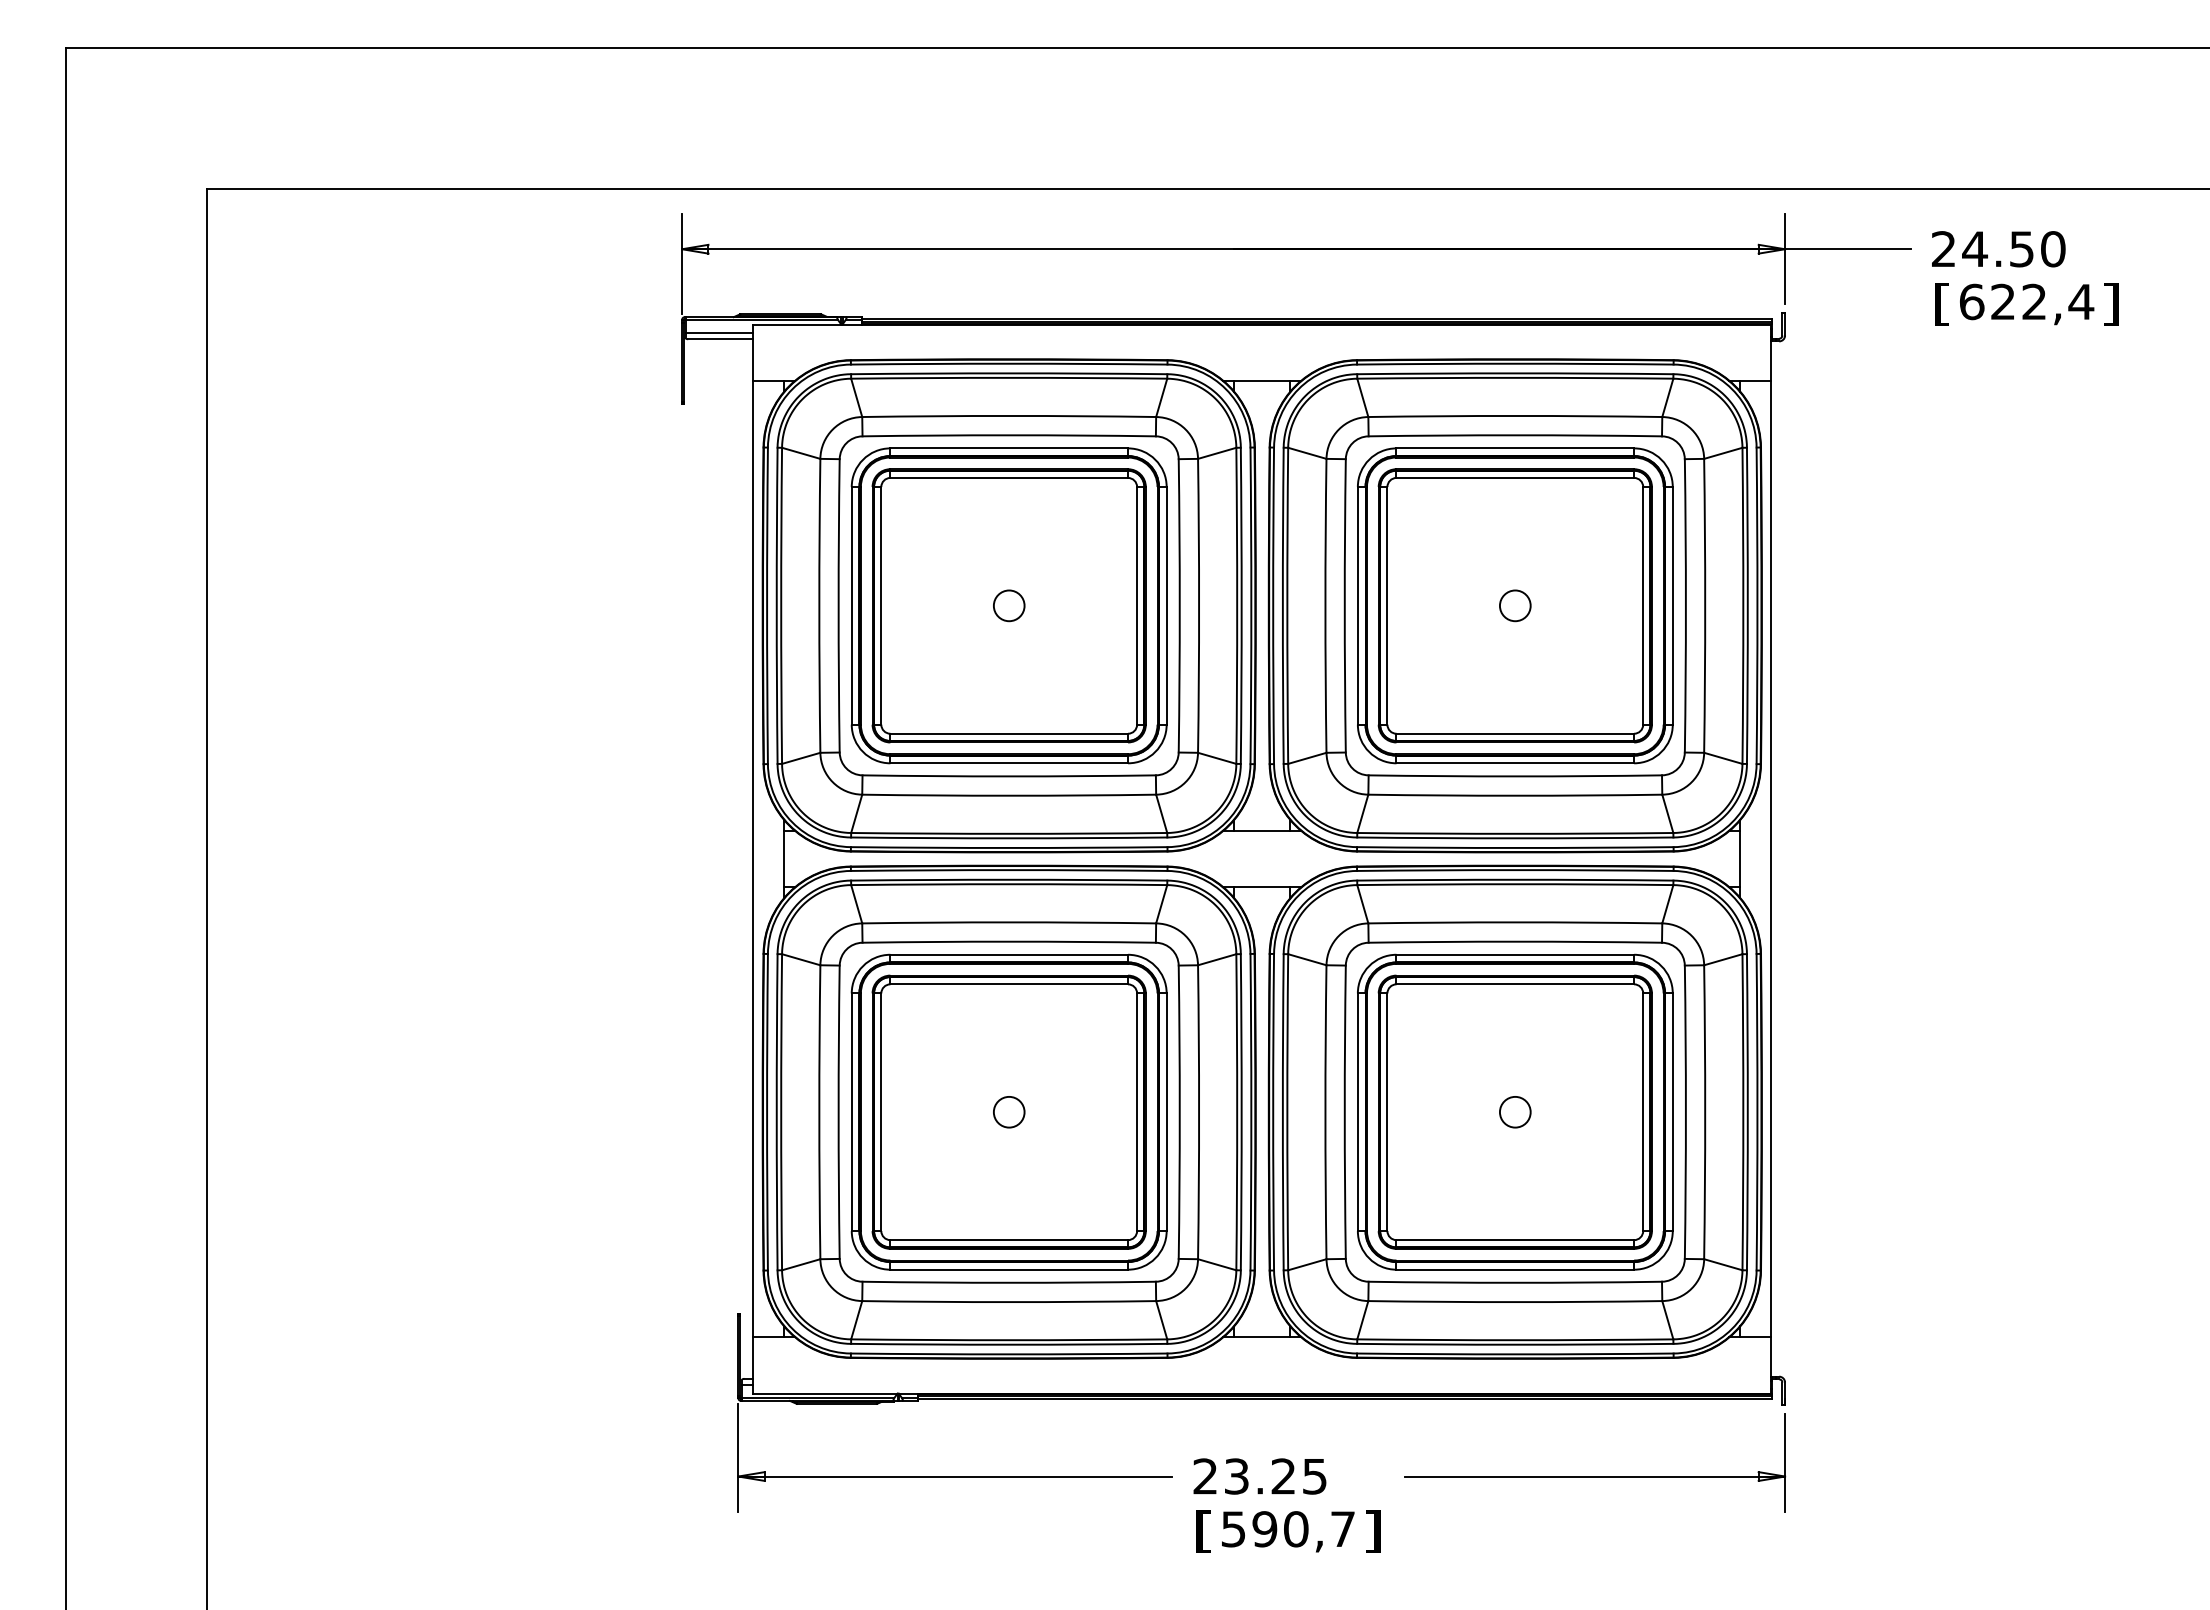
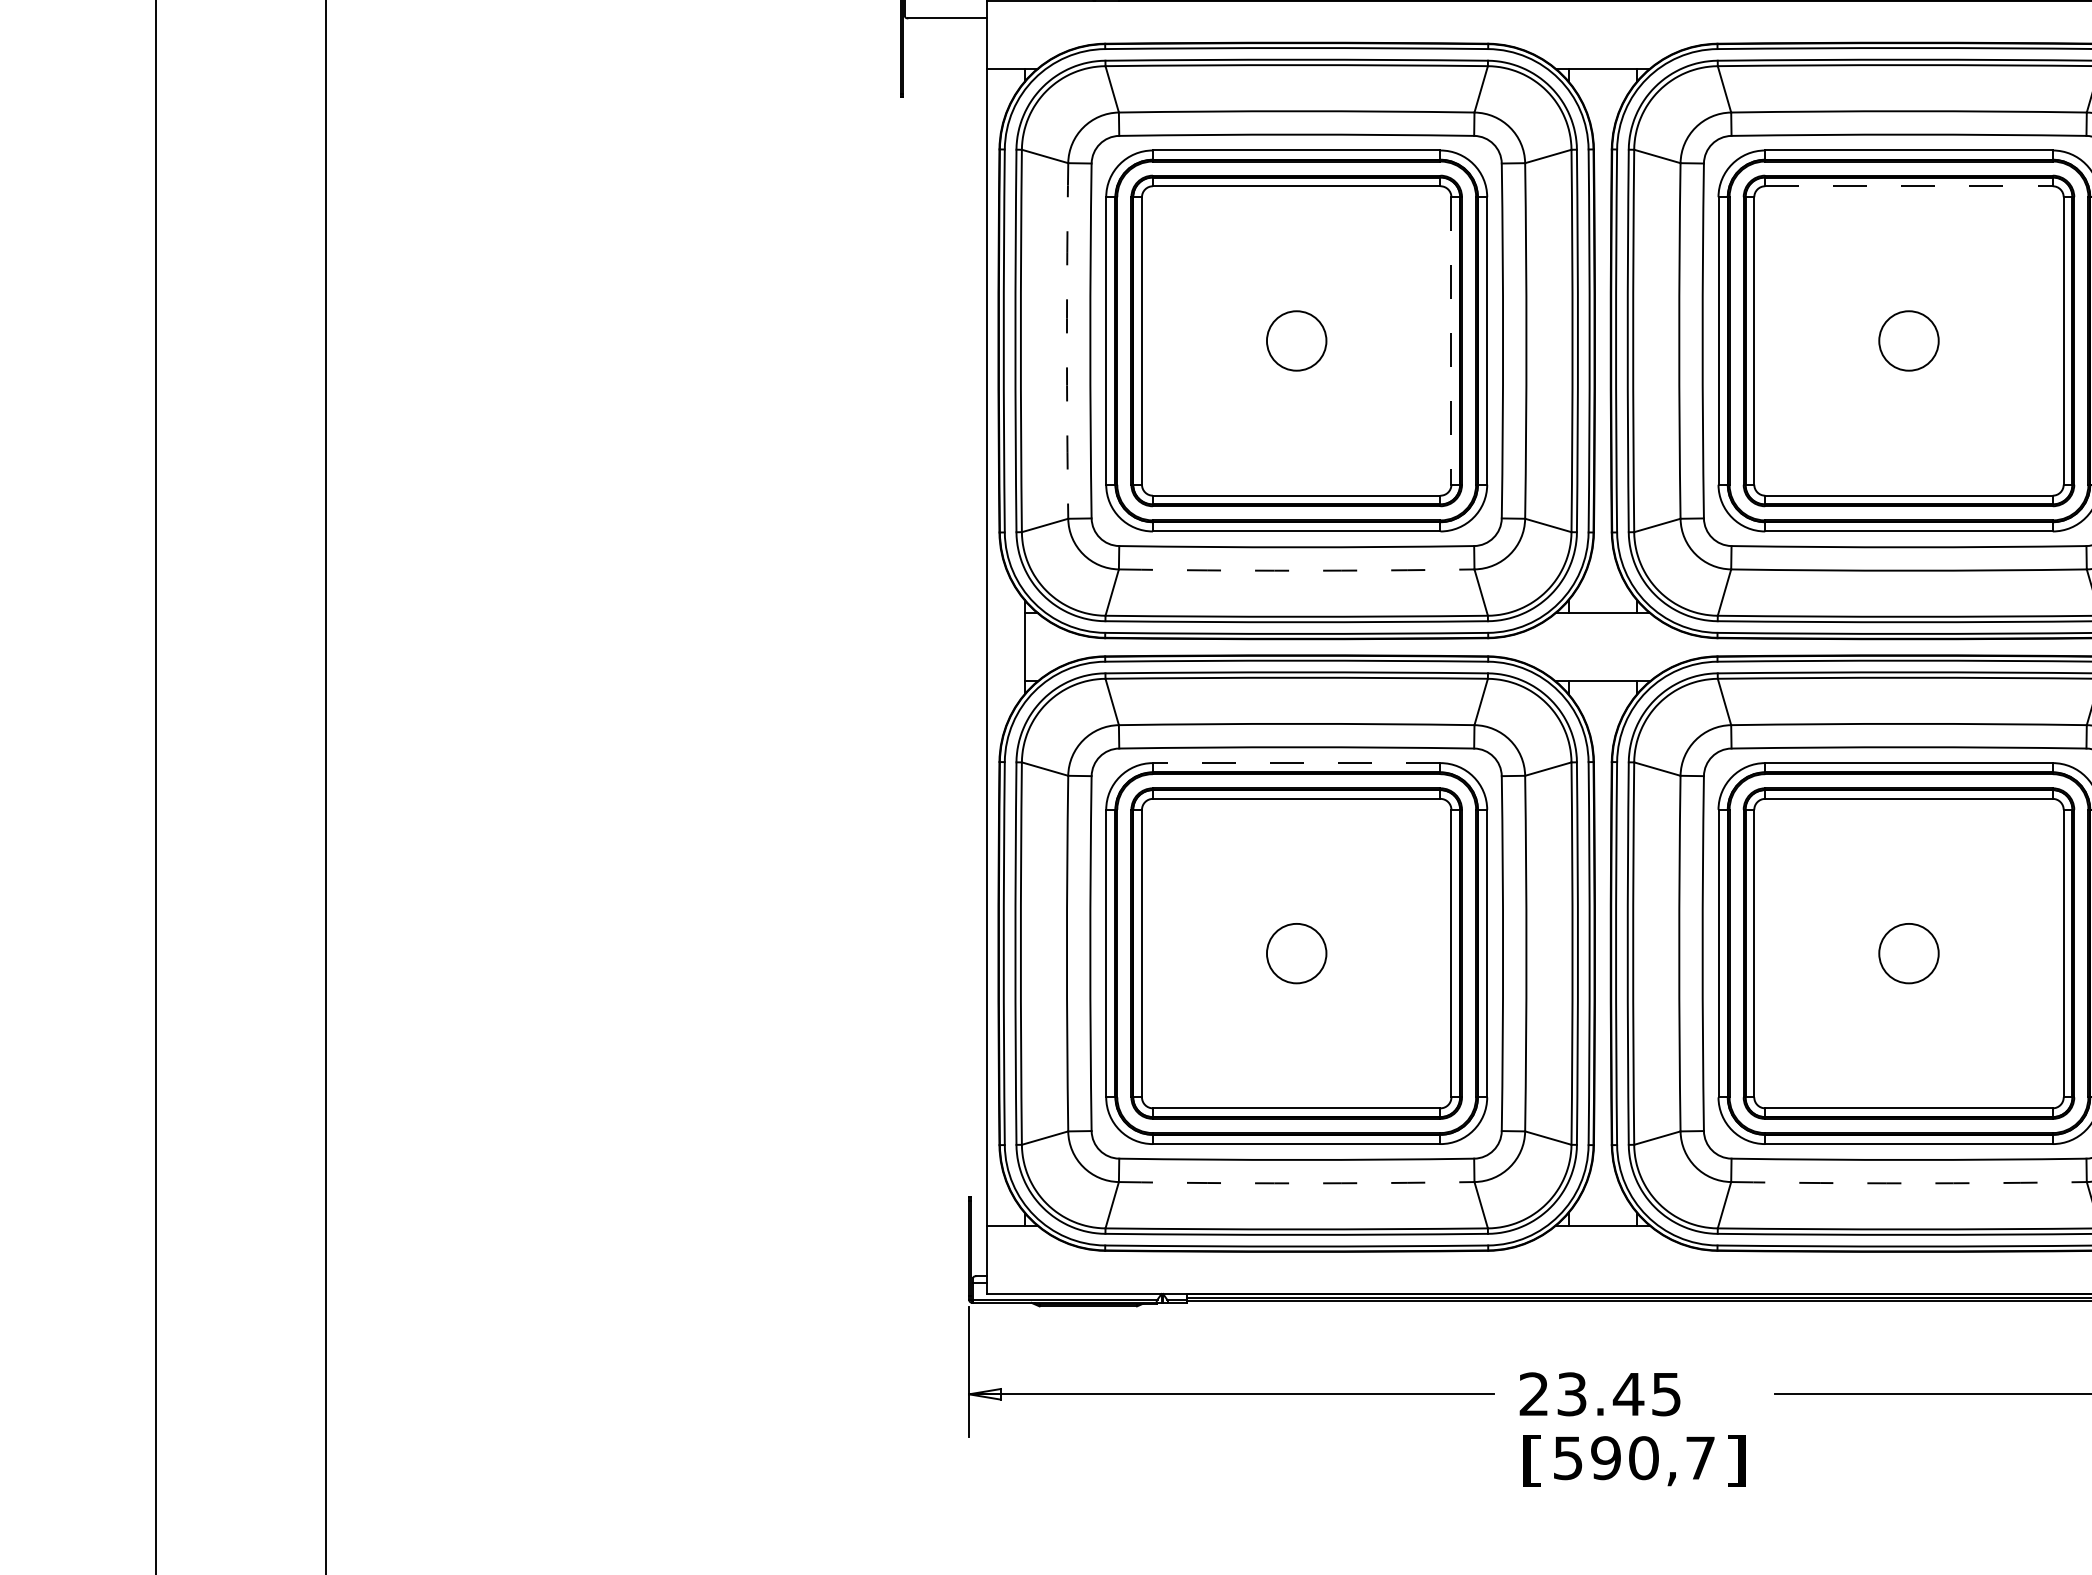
line: (719, 333) -> (946, 11), removed
line: (1515, 477) -> (1909, 185), solid -> dashed
arc: (819, 605) -> (1067, 340), solid -> dashed
circle: (1008, 605) -> (1295, 340), size x1.6
line: (1137, 605) -> (1451, 340), solid -> dashed
circle: (1514, 605) -> (1908, 340), size x1.6
arc: (1009, 795) -> (1297, 570), solid -> dashed
line: (1009, 954) -> (1297, 762), solid -> dashed
circle: (1008, 1111) -> (1295, 952), size x1.6
circle: (1514, 1111) -> (1908, 952), size x1.6
arc: (1009, 1302) -> (1297, 1183), solid -> dashed
arc: (1515, 1302) -> (1909, 1183), solid -> dashed
text: (1283, 1476) -> (1628, 1394), 23.25 -> 23.45

